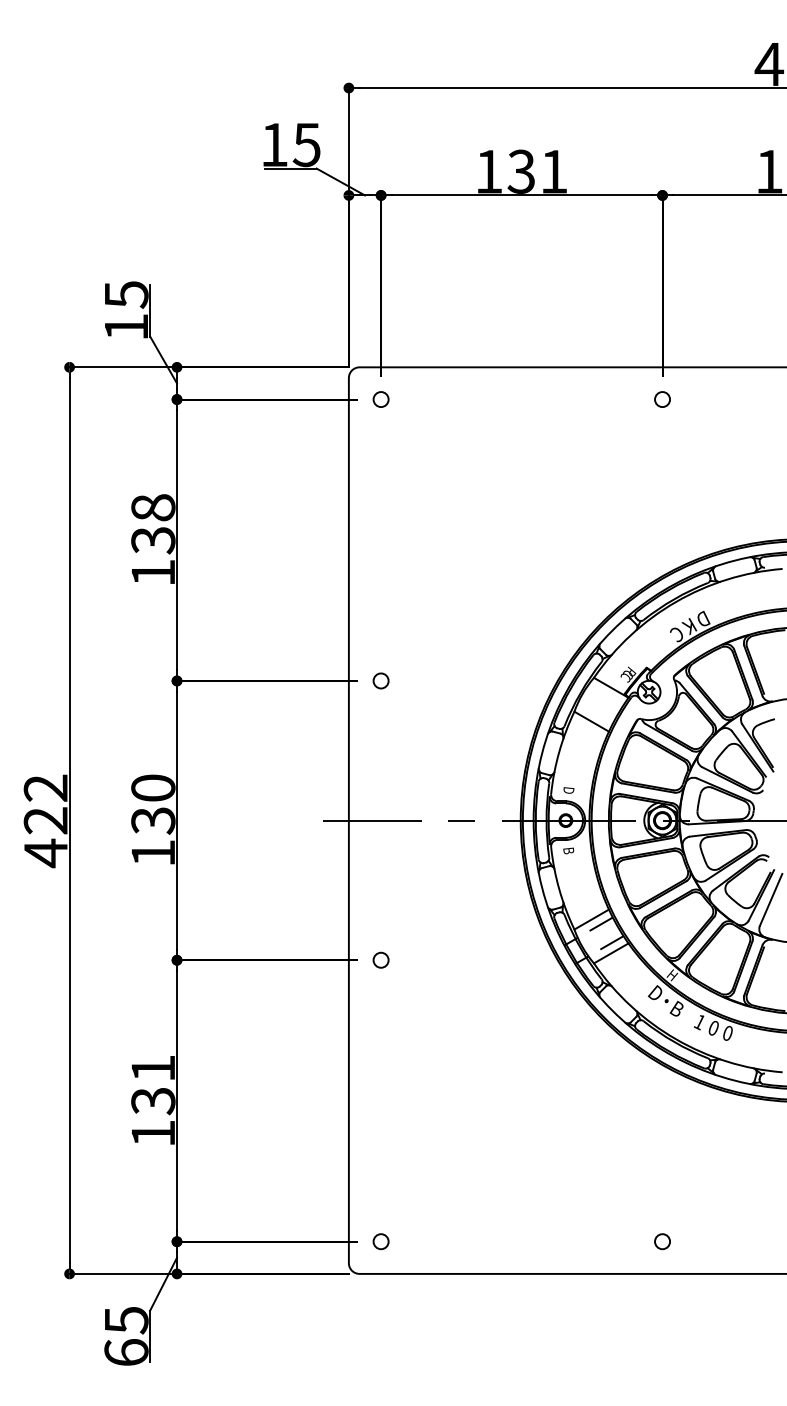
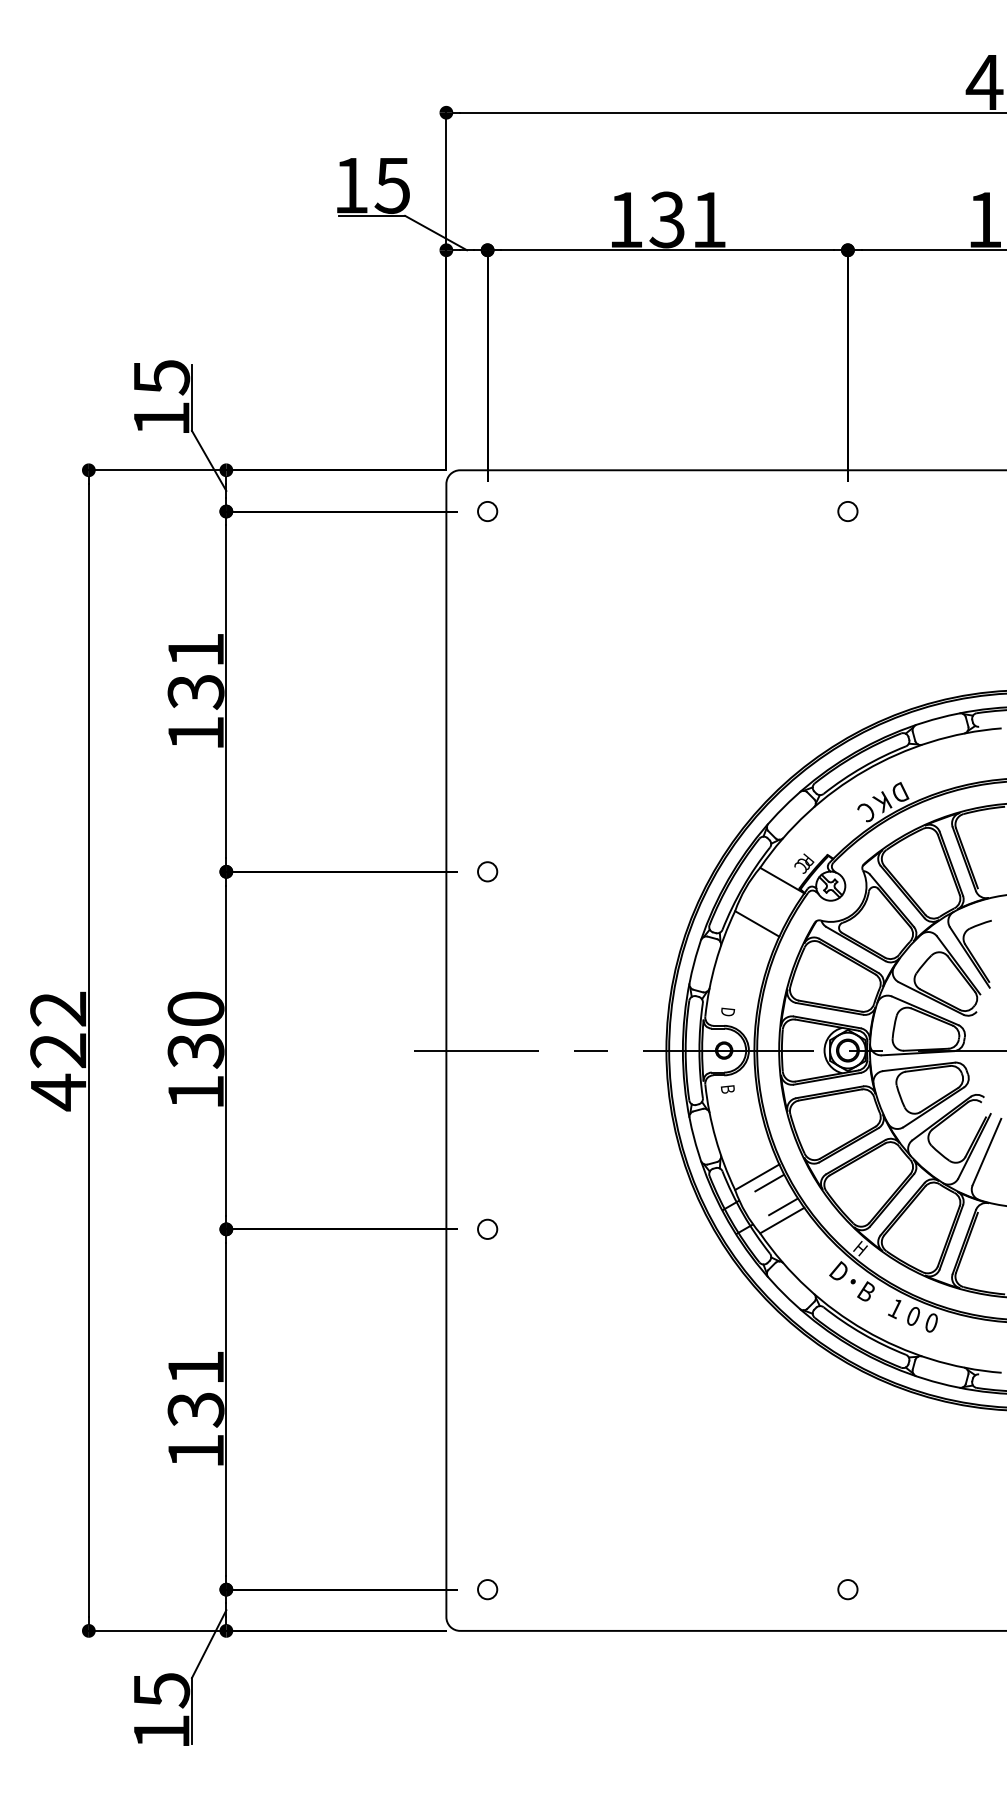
text: (153, 507) -> (196, 649), 138 -> 131
text: (126, 1352) -> (161, 1731), 65 -> 15

